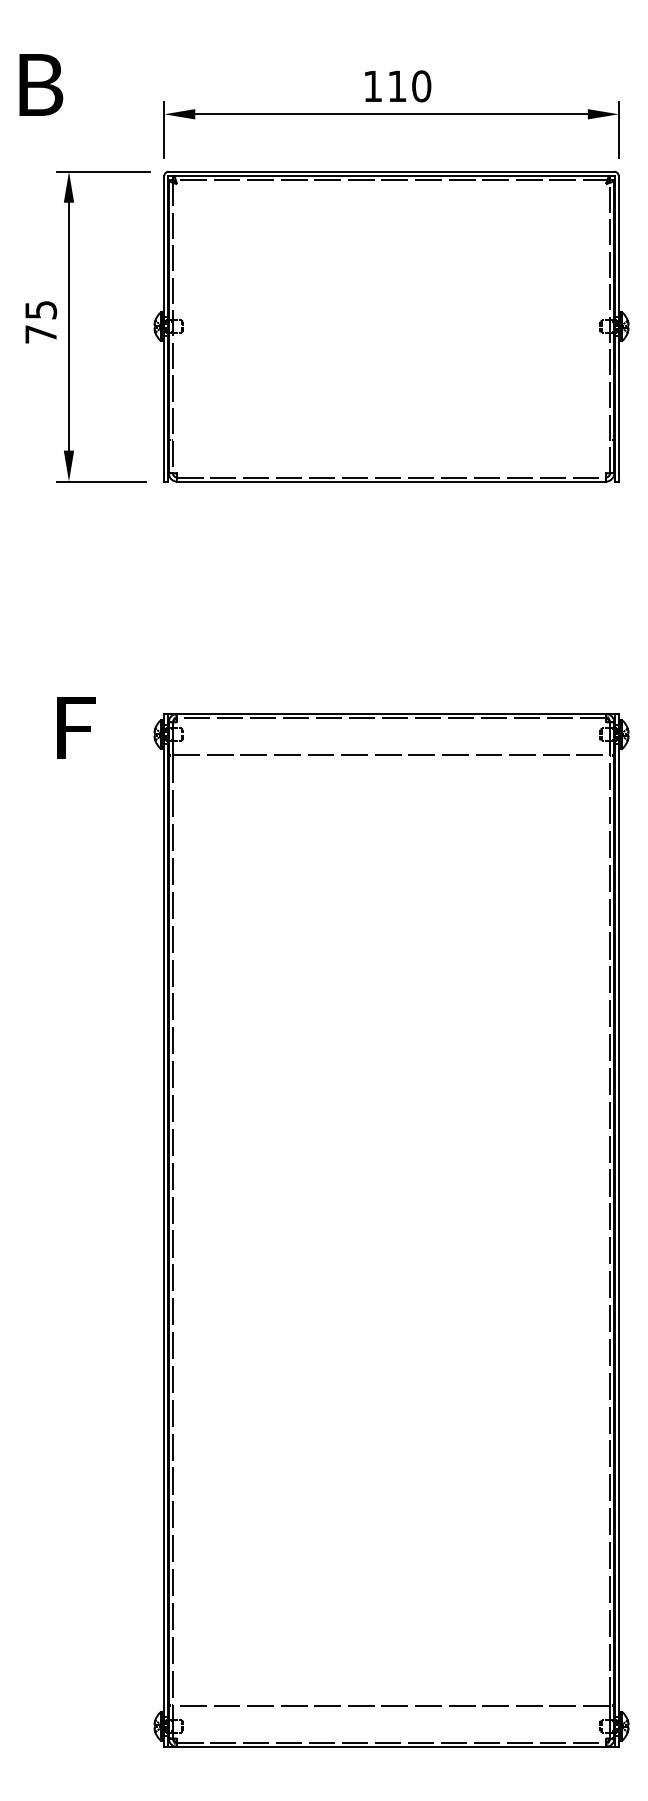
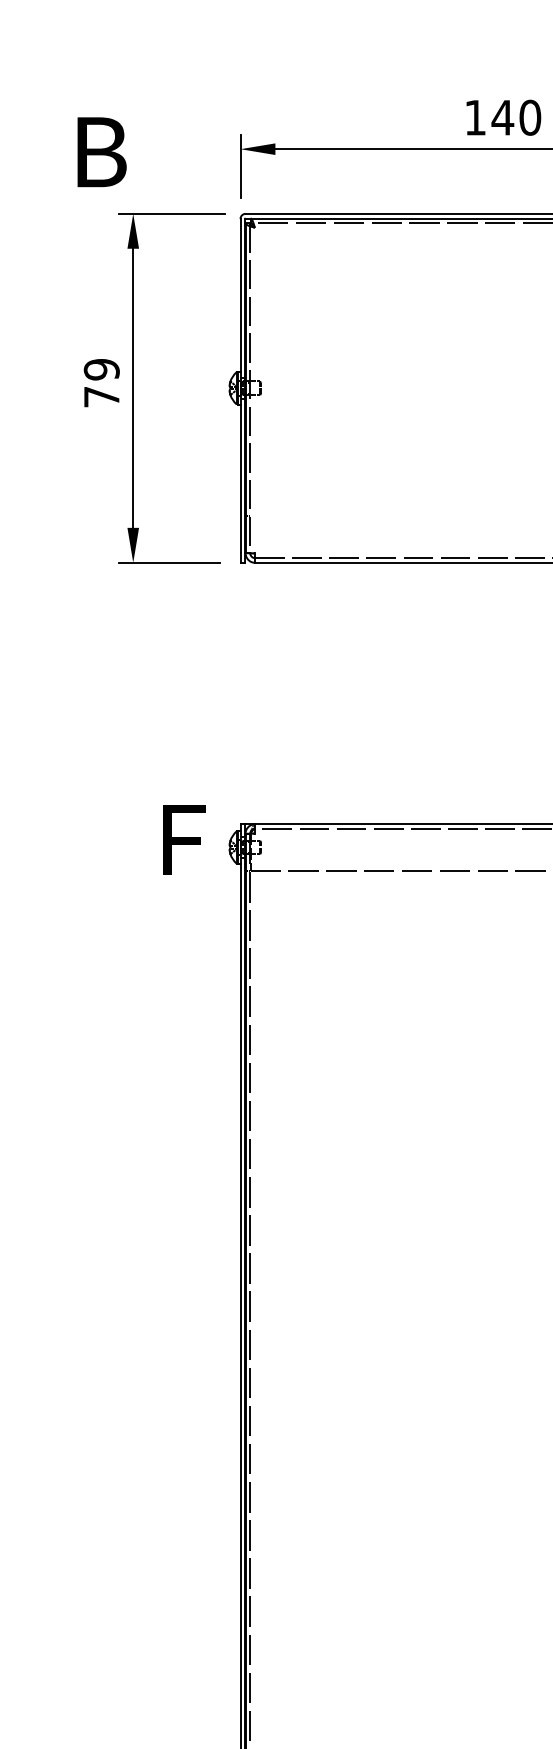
text: (41, 84) -> (102, 151), moved
text: (397, 85) -> (503, 116), 110 -> 140
text: (40, 309) -> (101, 368), 75 -> 79
text: (76, 727) -> (184, 839), moved

